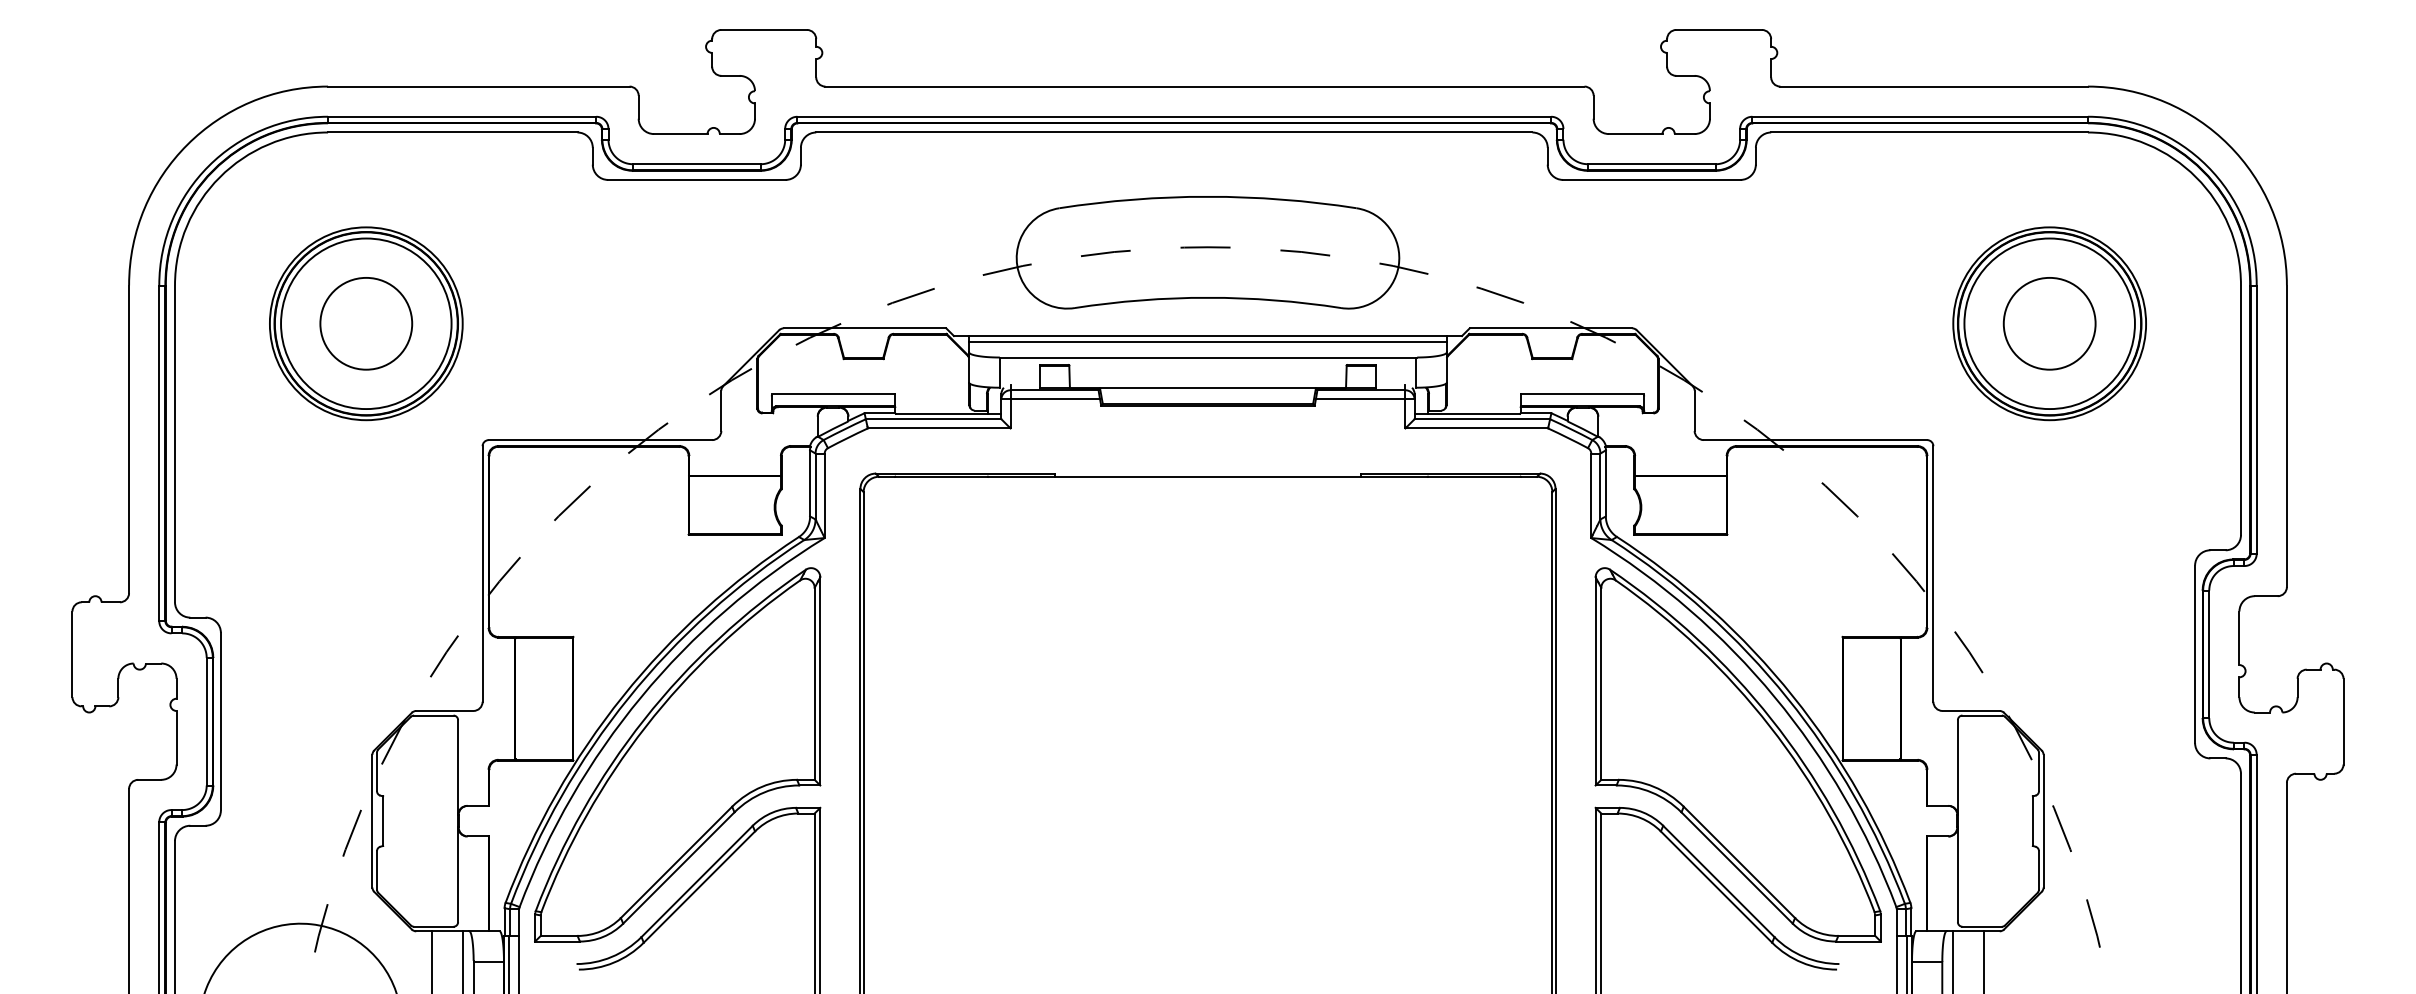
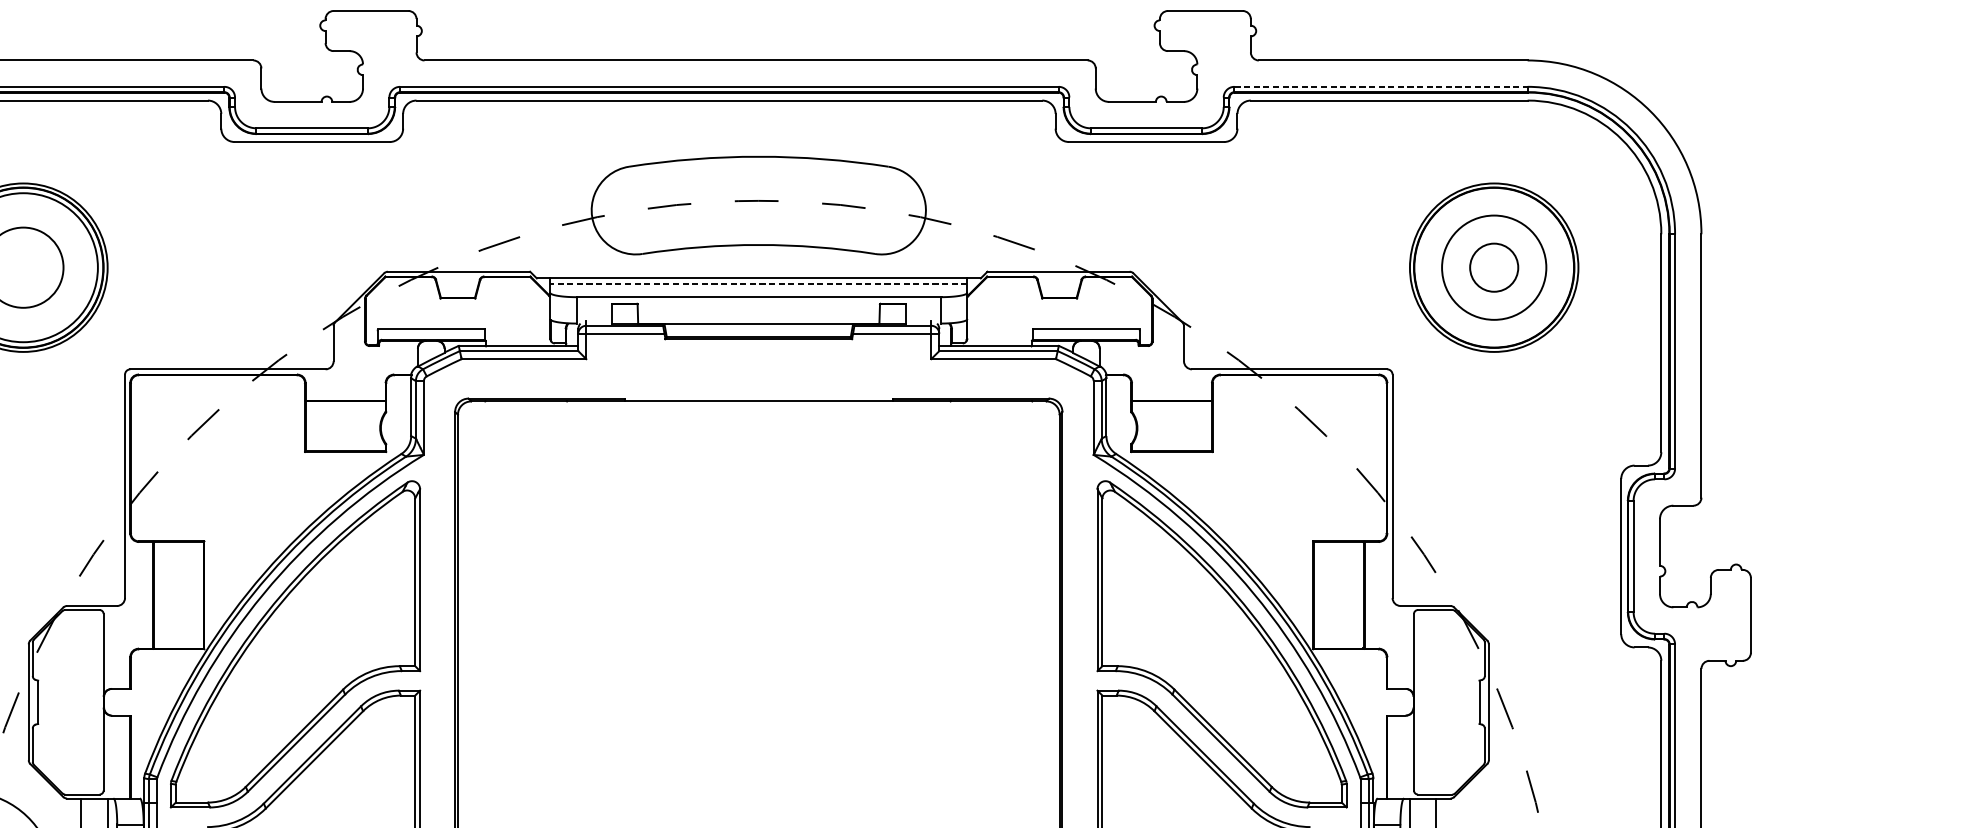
line: (1920, 116) -> (1381, 86), solid -> dashed
circle: (2049, 323) -> (1494, 267), size x0.6
circle: (2049, 323) -> (1494, 267), size x0.7
line: (1208, 342) -> (759, 284), solid -> dashed

